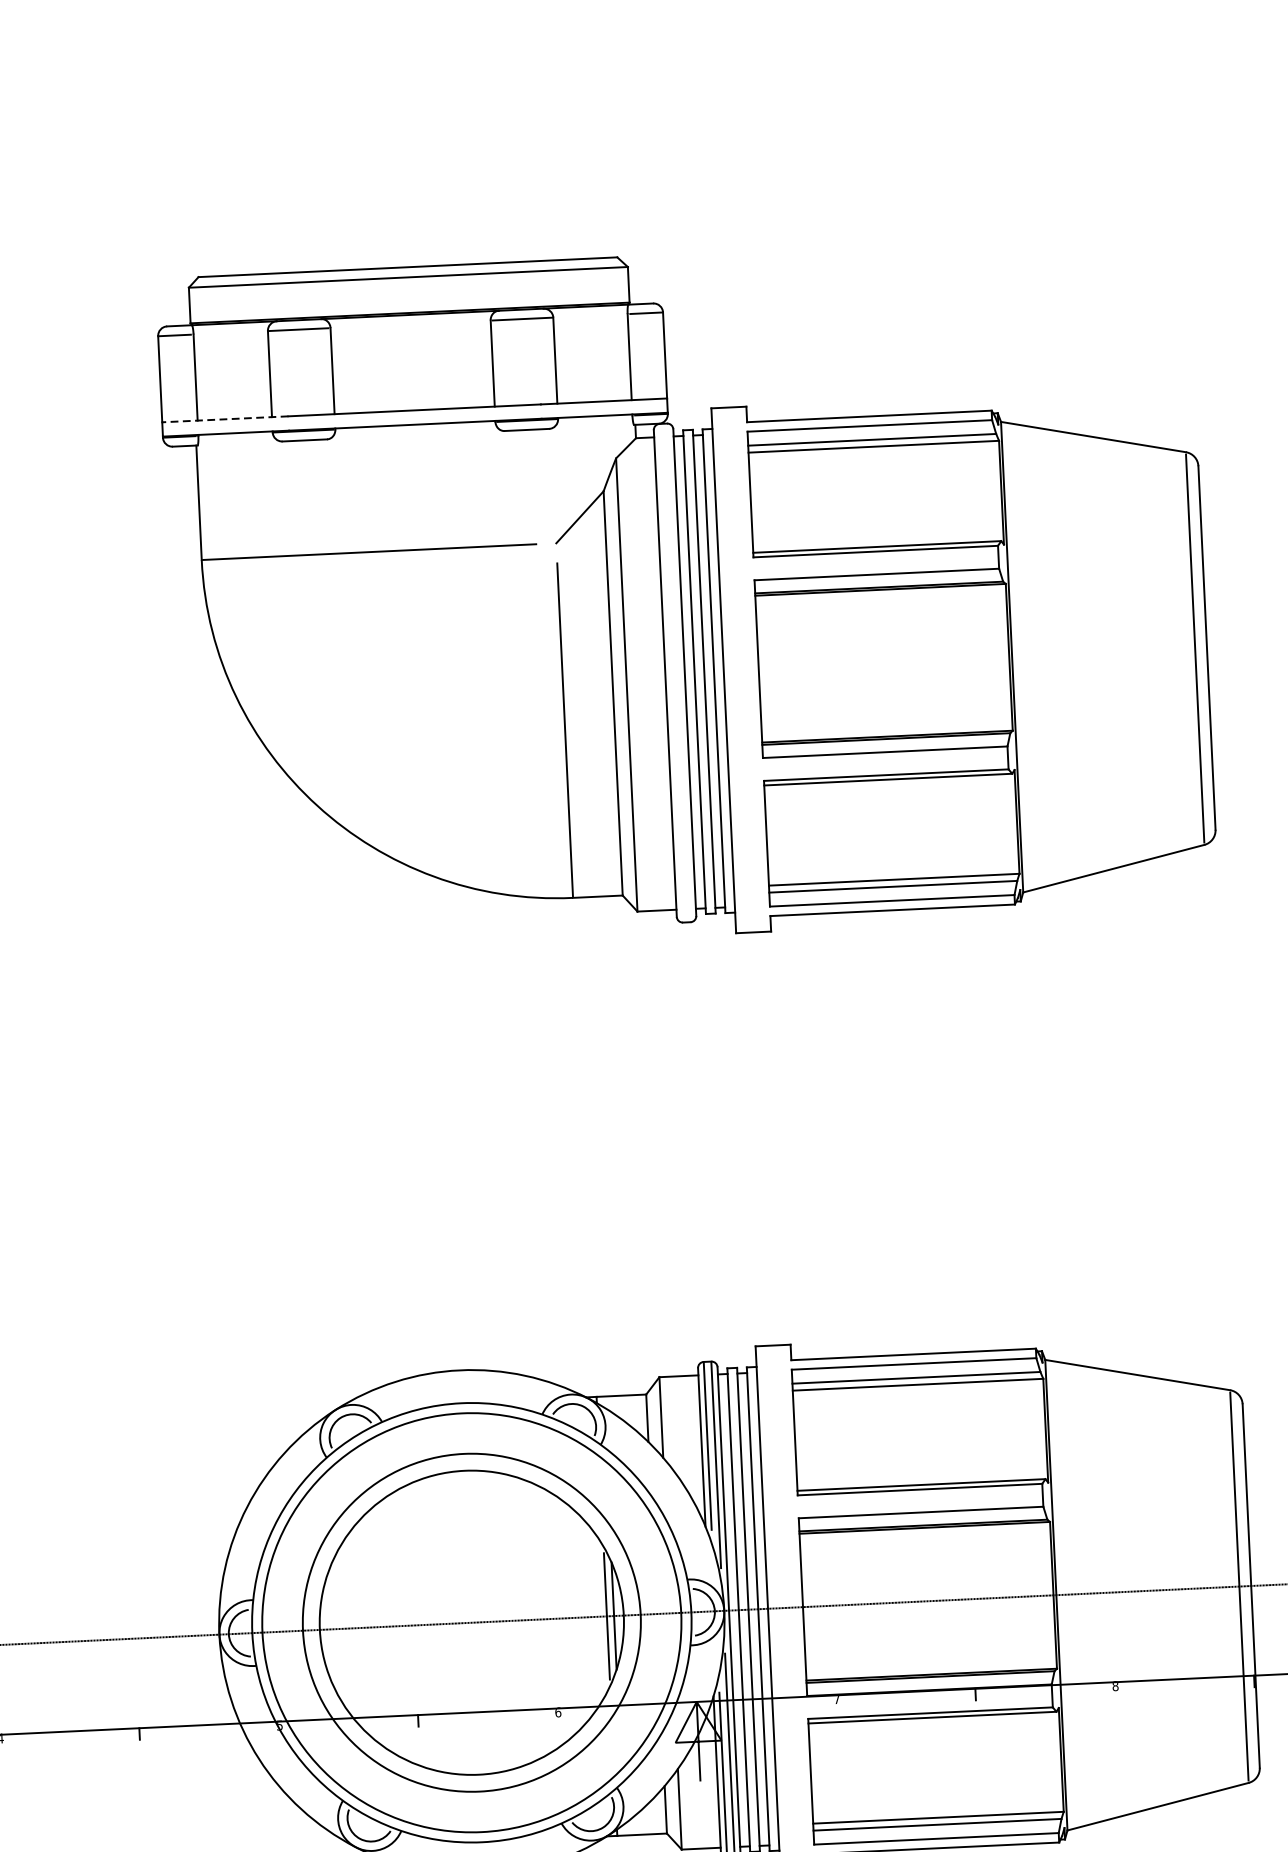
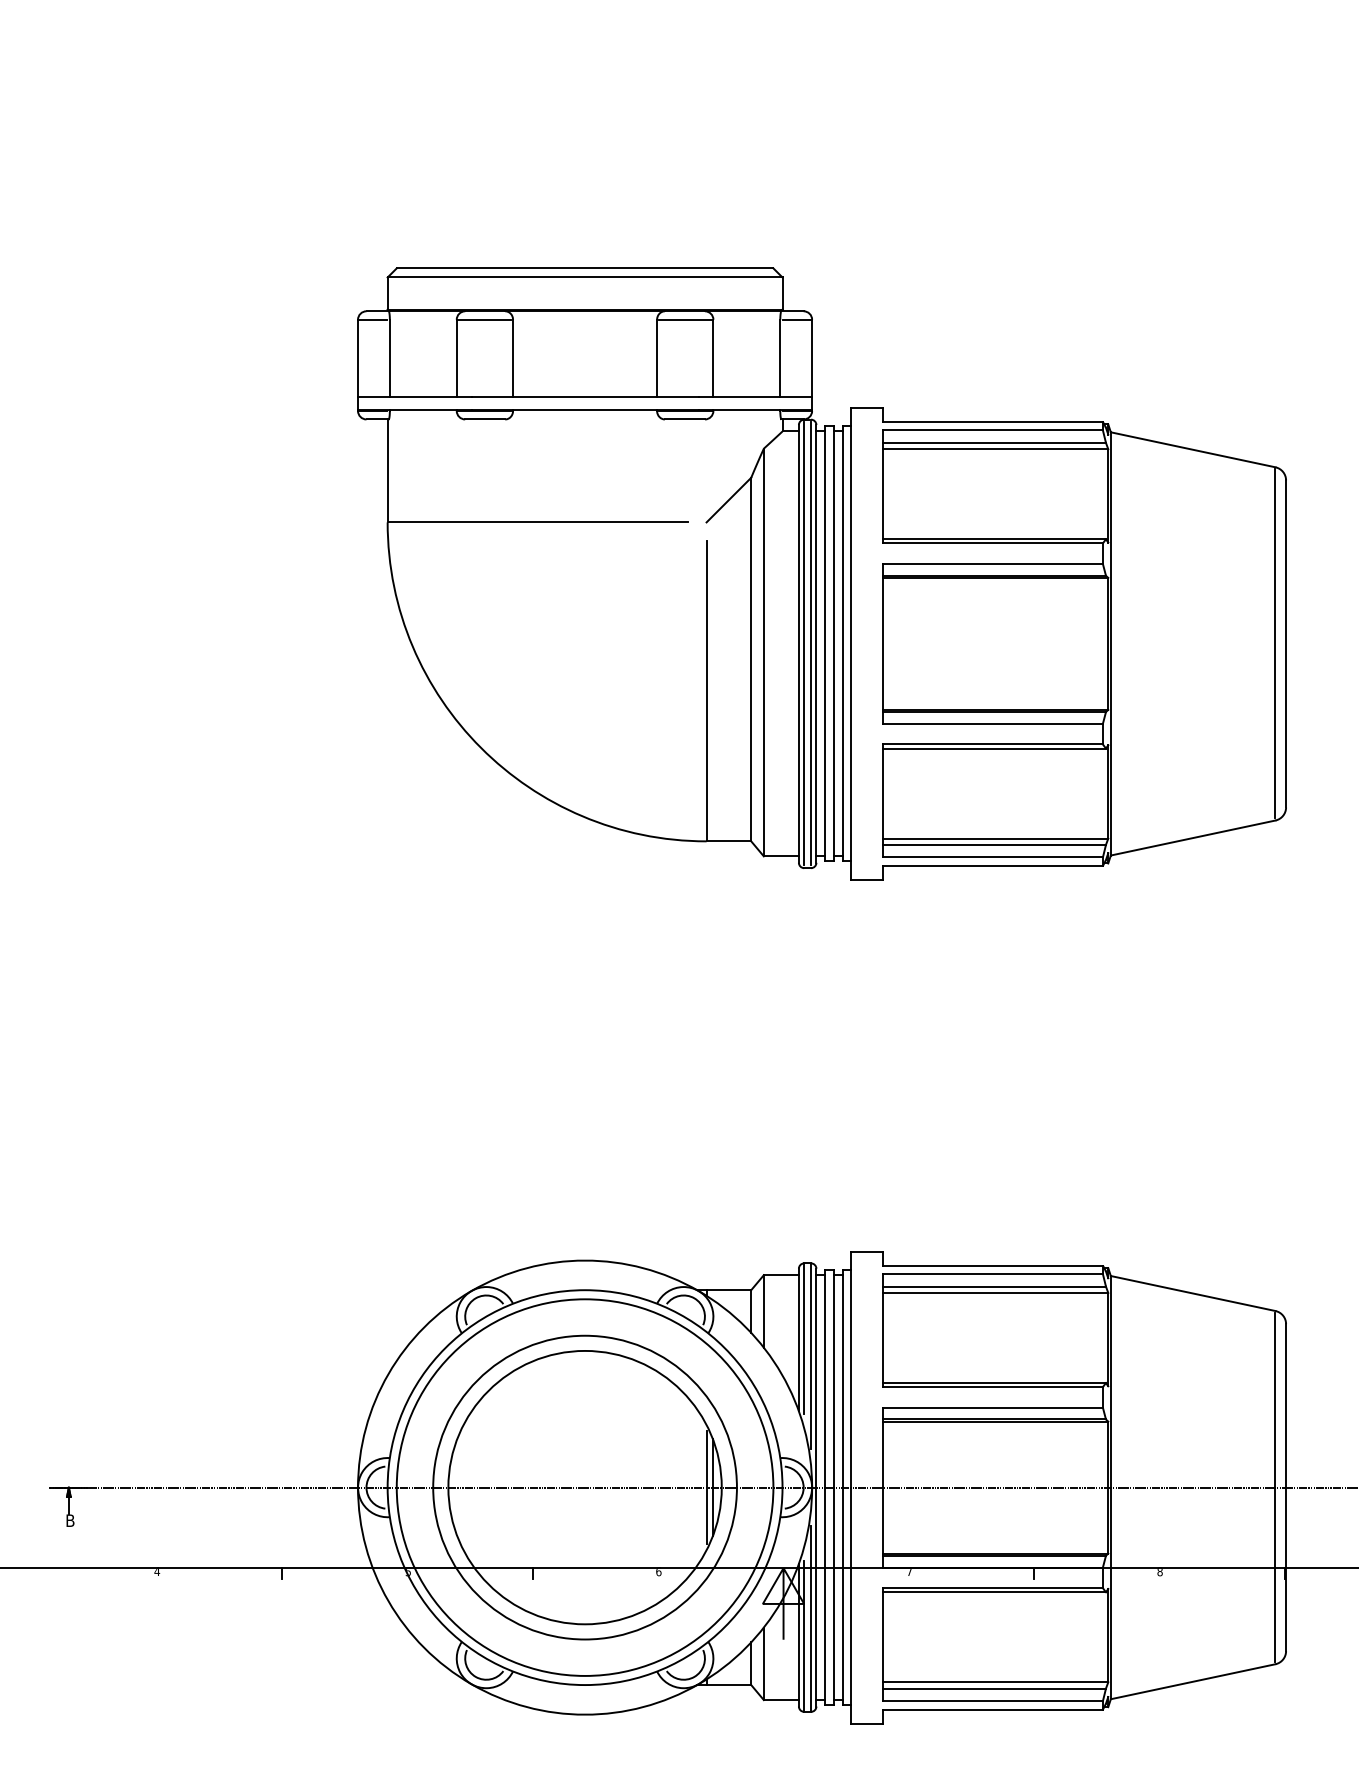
line: (225, 419) -> (414, 397), dashed -> solid
line: (671, 672) -> (804, 643), added
line: (679, 672) -> (811, 643), added

